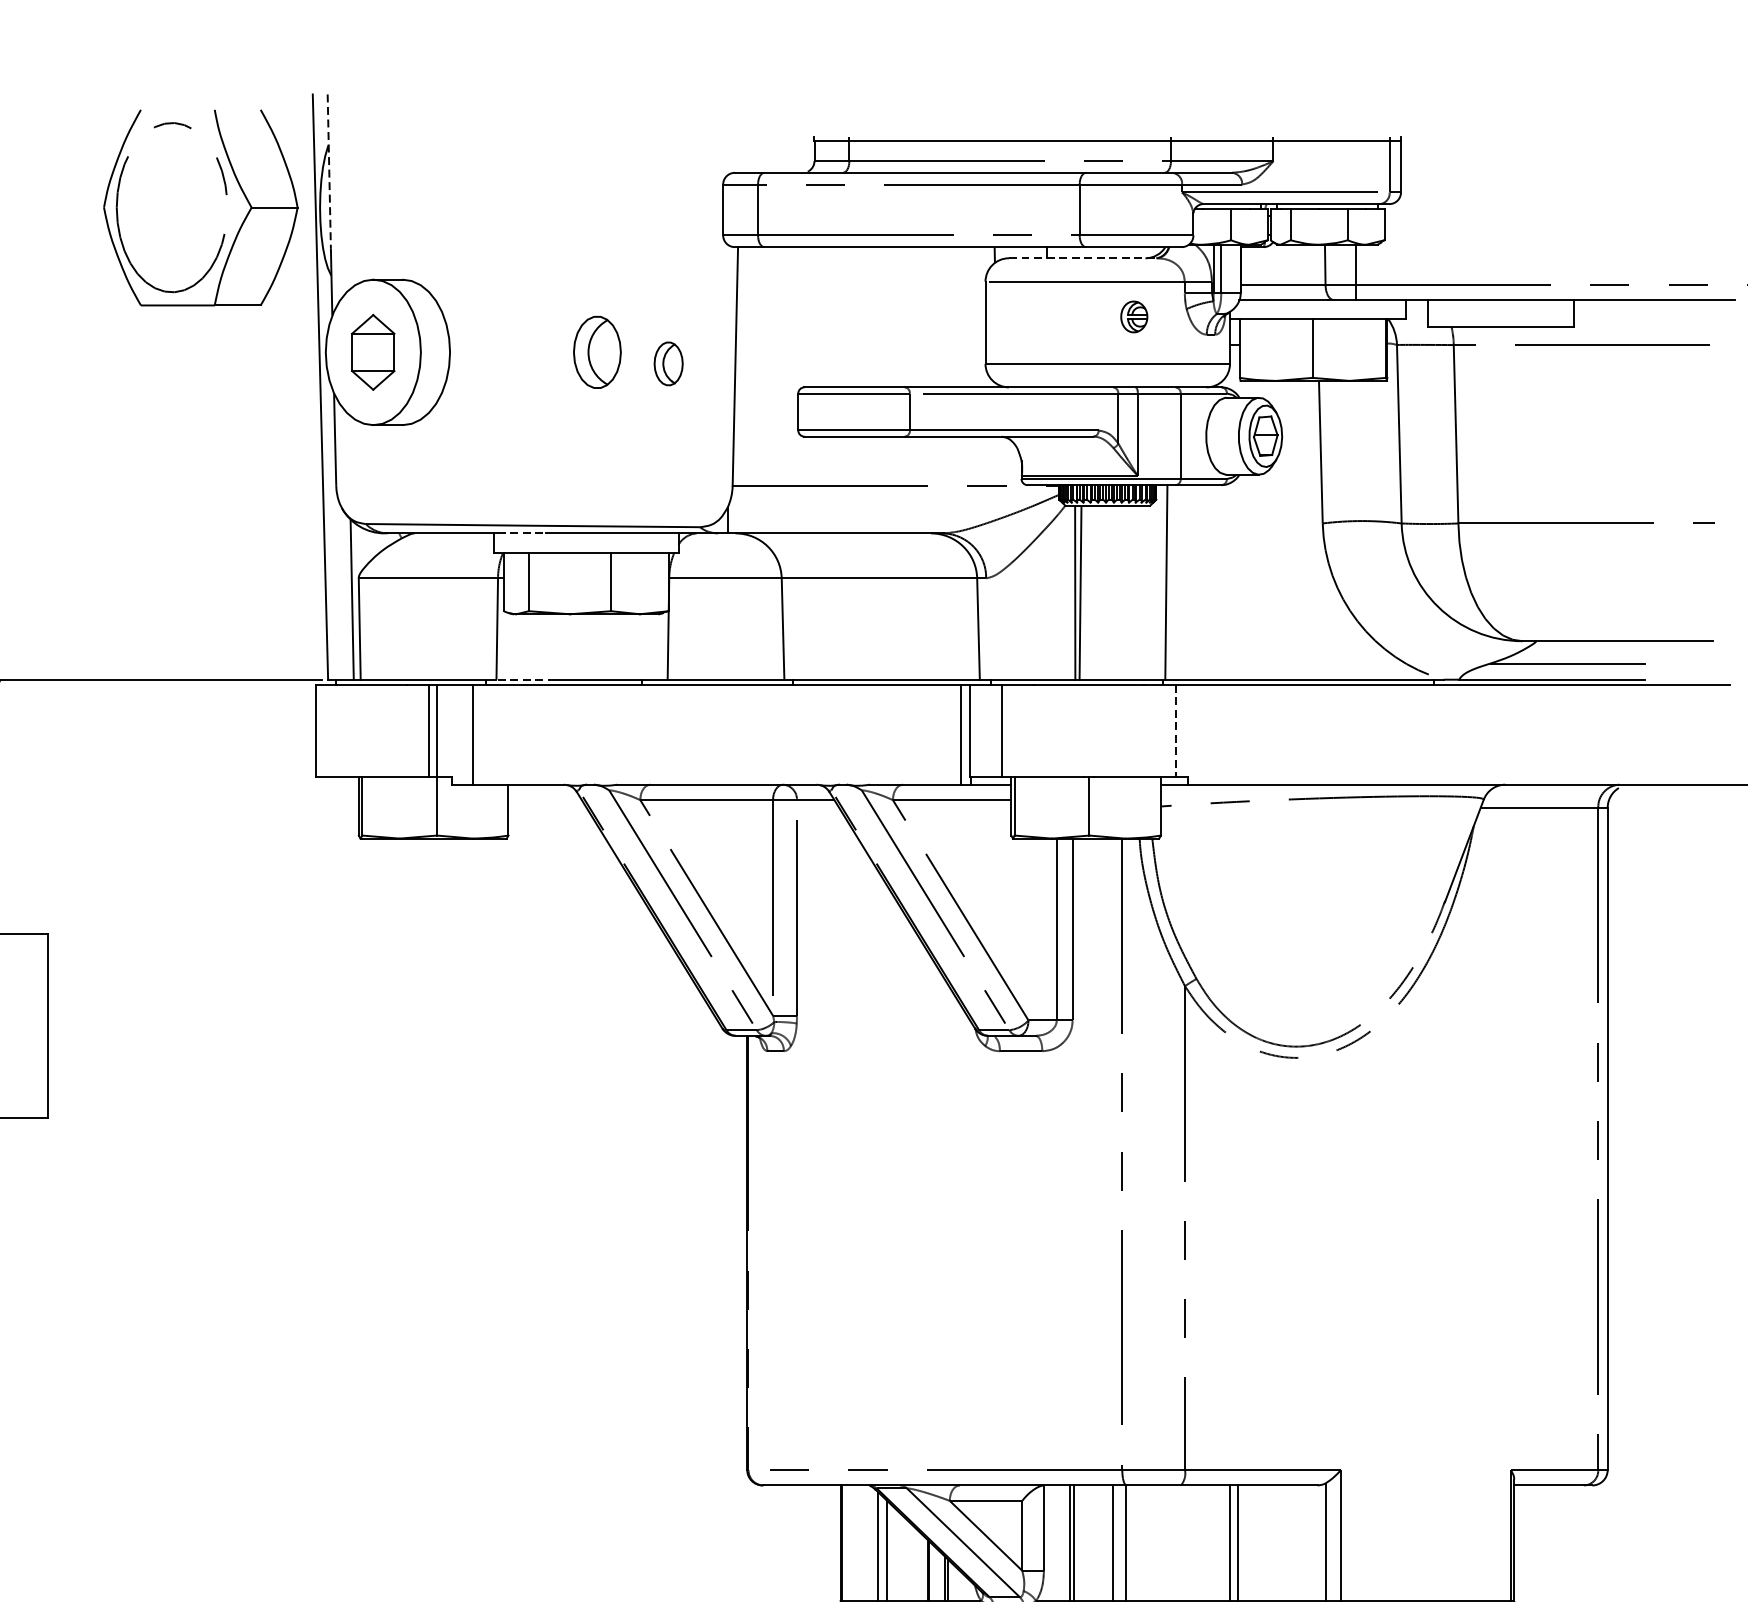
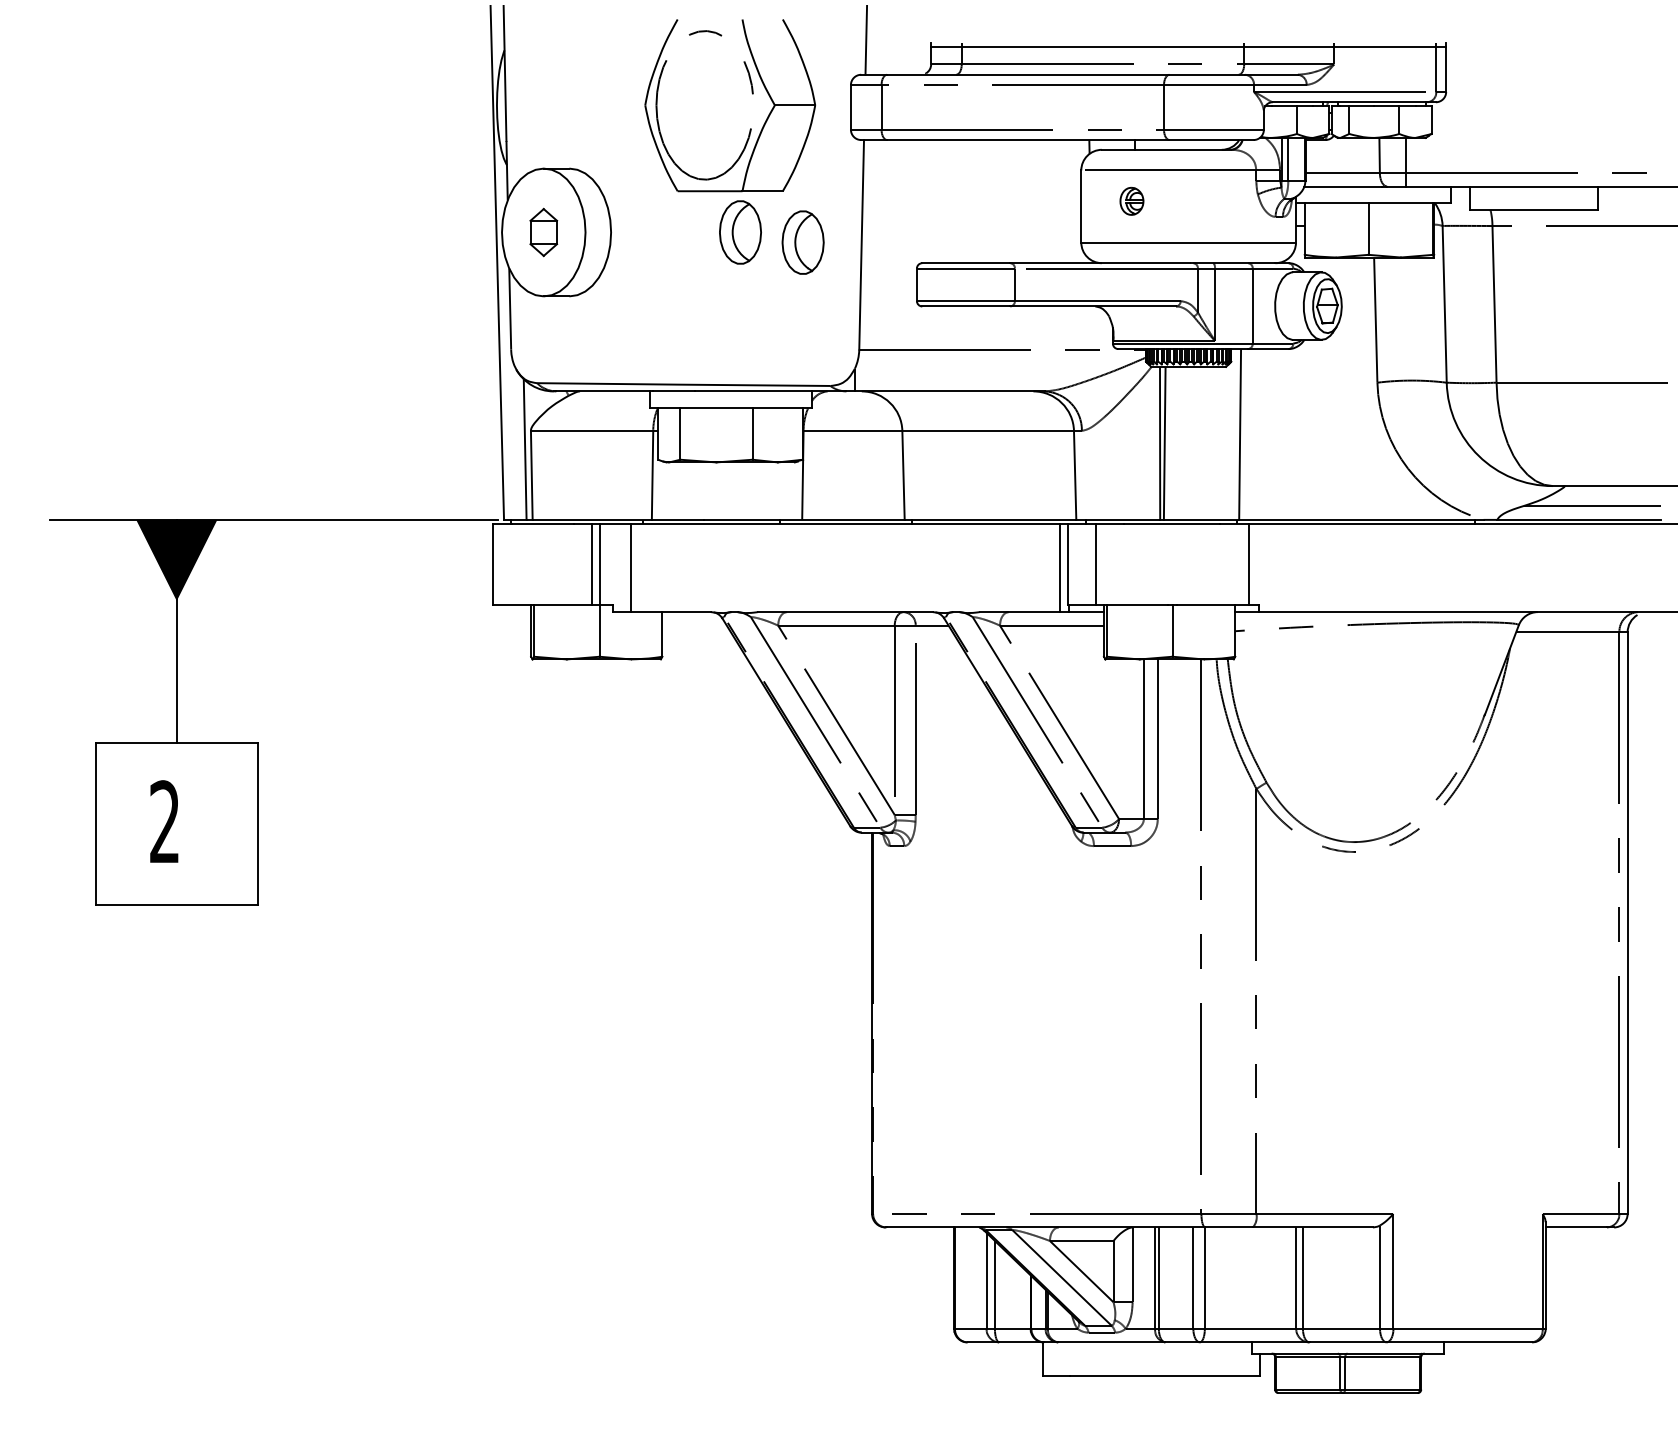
line: (740, 132) -> (866, 39), added
line: (329, 171) -> (505, 73), dashed -> solid
part: (226, 195) -> (752, 94), moved
line: (1082, 257) -> (1166, 149), dashed -> solid
part: (1133, 315) -> (1131, 200), moved
part: (373, 352) -> (543, 232), size x0.71
part: (668, 363) -> (802, 242), size x1.67
line: (522, 533) -> (674, 391), dashed -> solid
line: (525, 679) -> (677, 519), dashed -> solid
line: (1175, 730) -> (1248, 564), dashed -> solid

